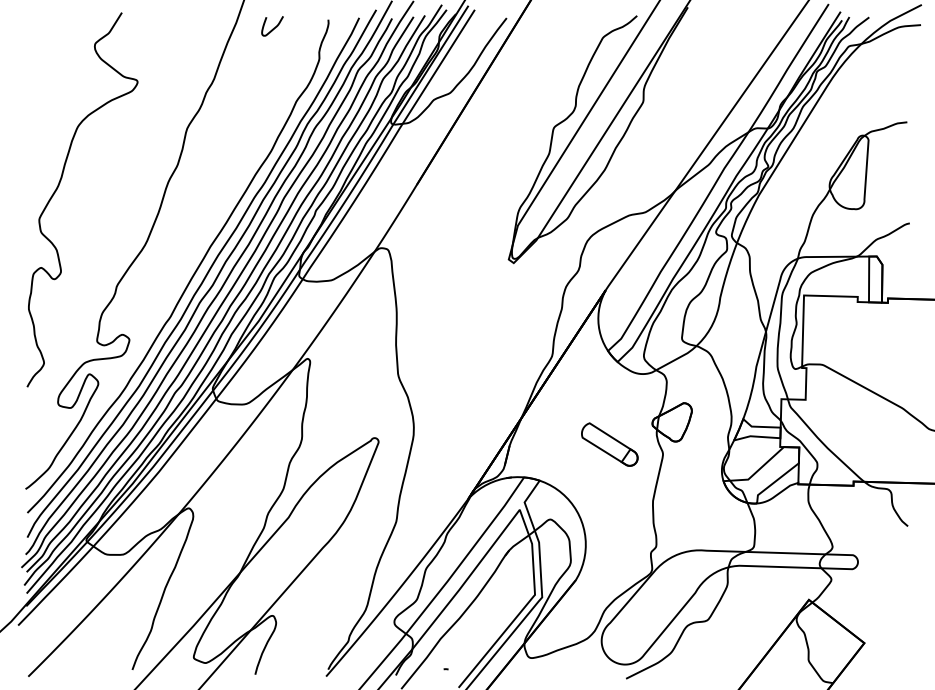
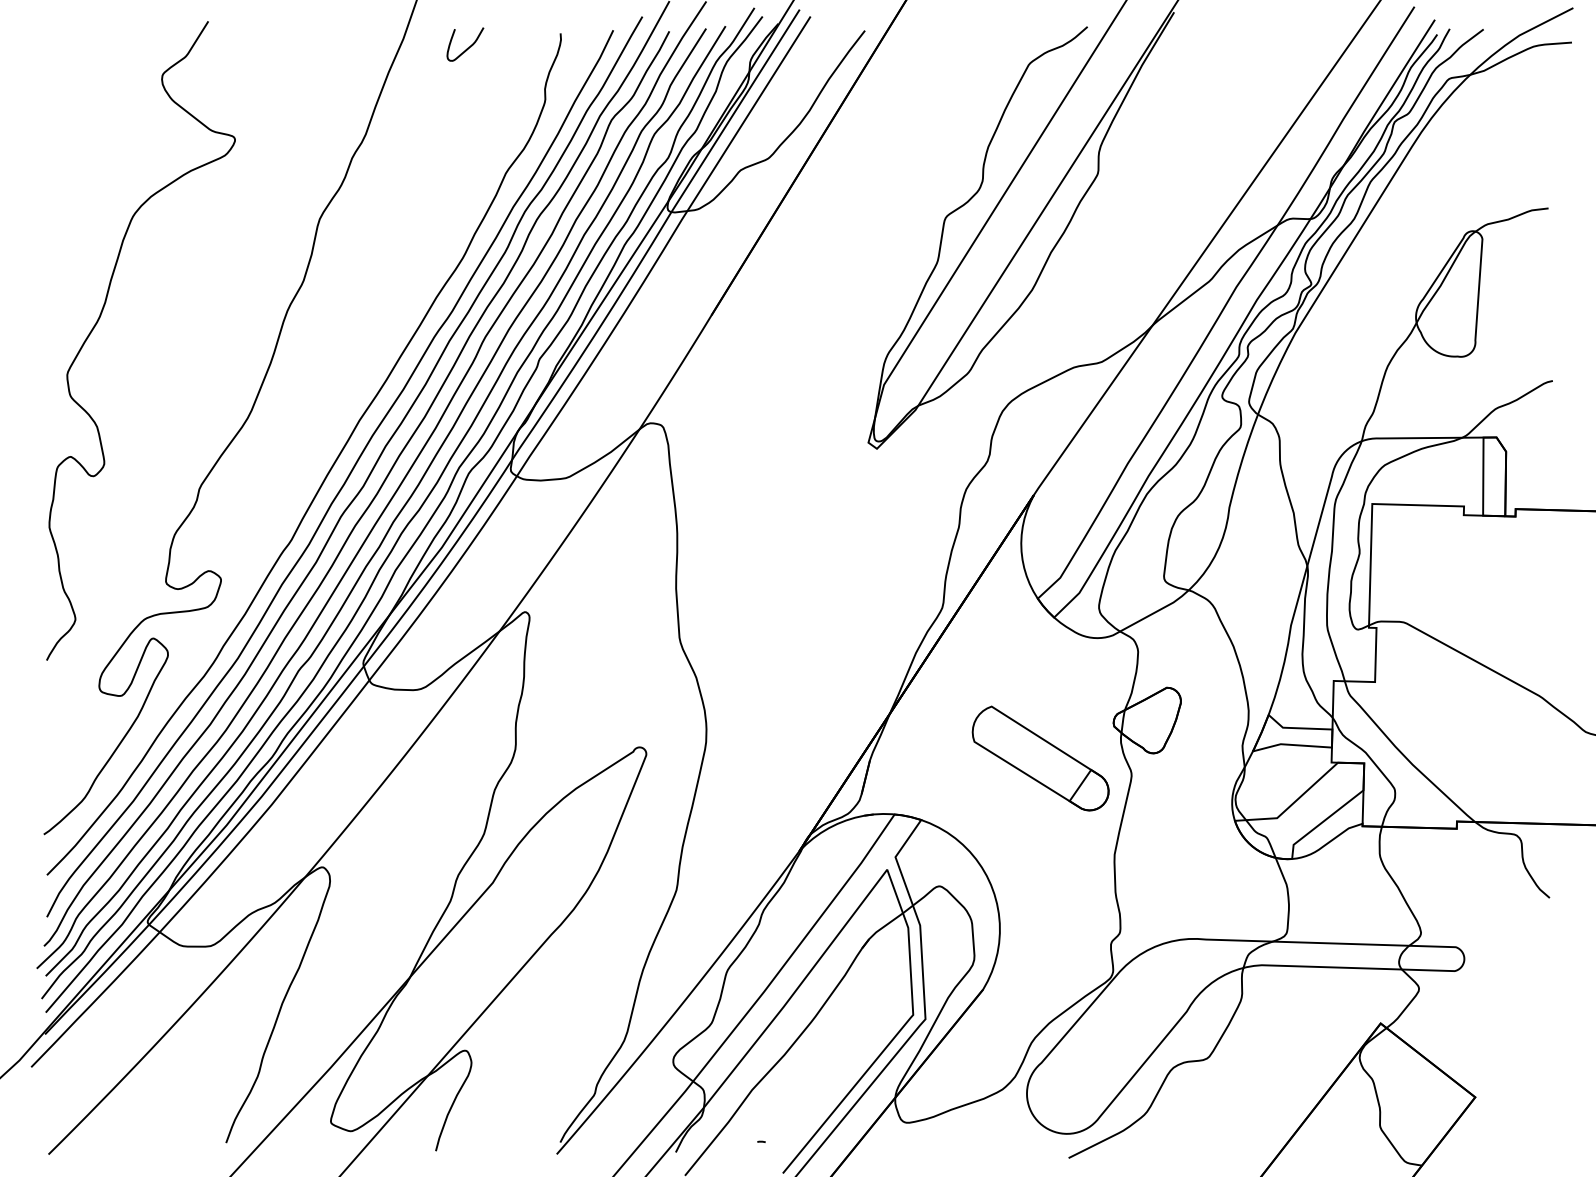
part: (609, 444) -> (1040, 758), size x1.43

